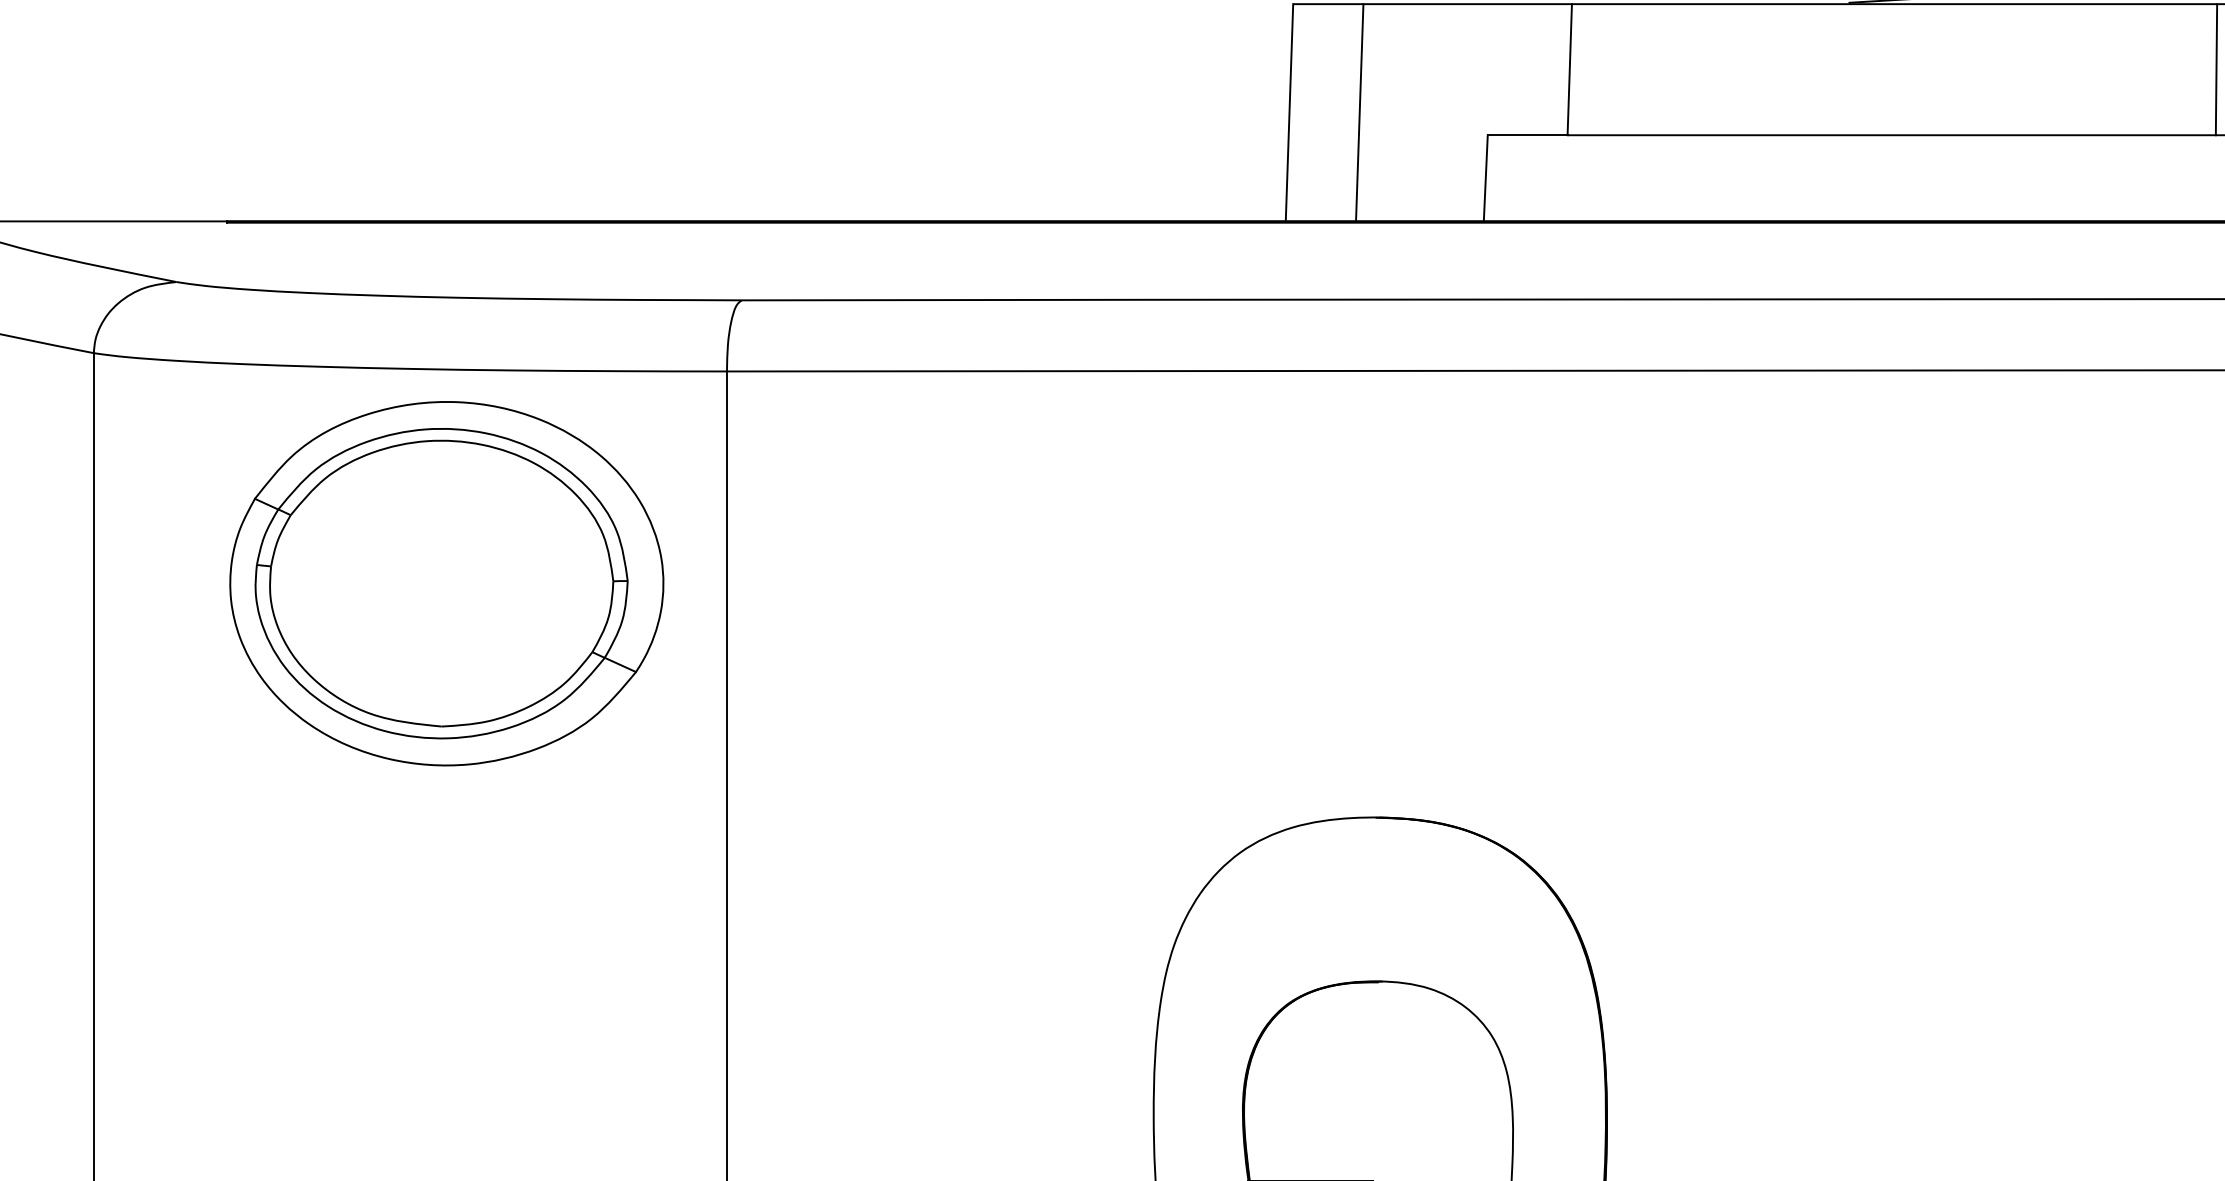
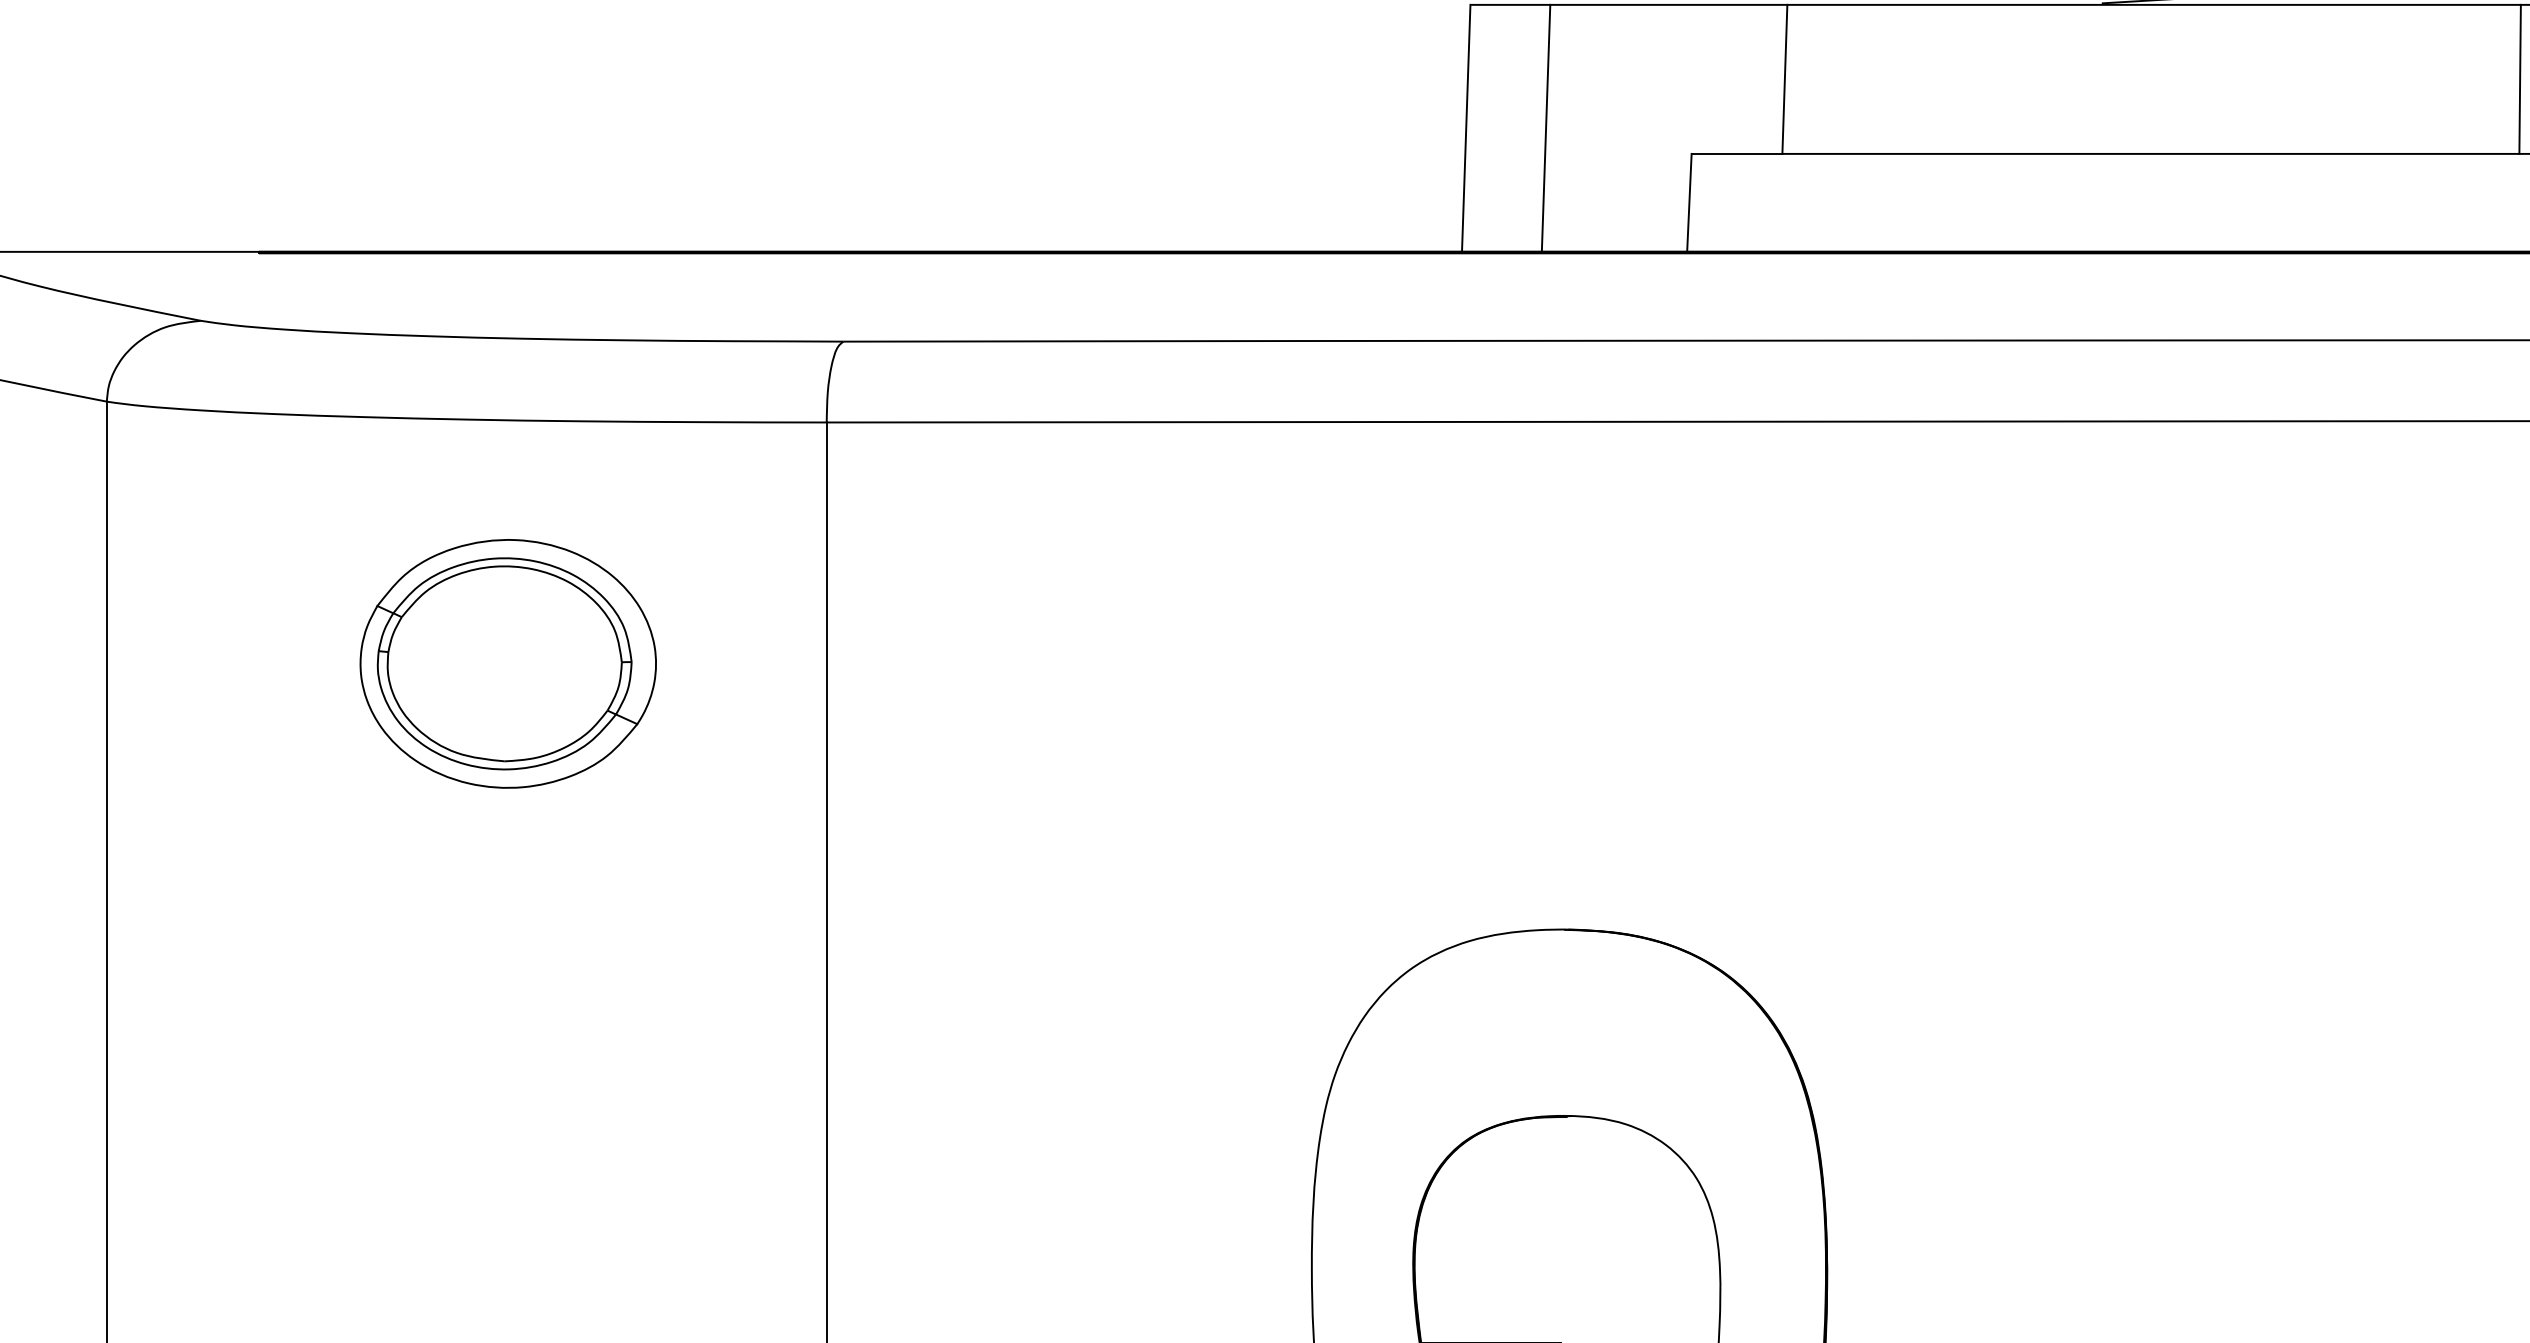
part: (446, 583) -> (507, 663), size x0.6

